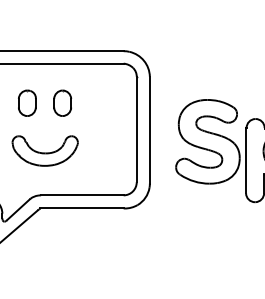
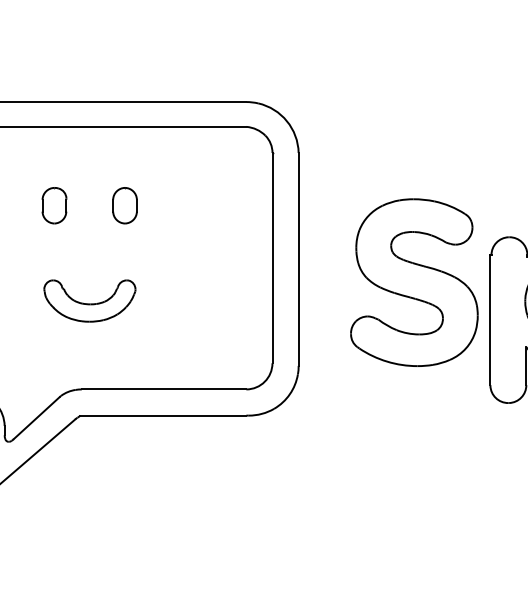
part: (27, 102) -> (54, 204), size x0.7
part: (62, 102) -> (124, 204), size x0.7
part: (44, 150) -> (88, 299), size x0.7

